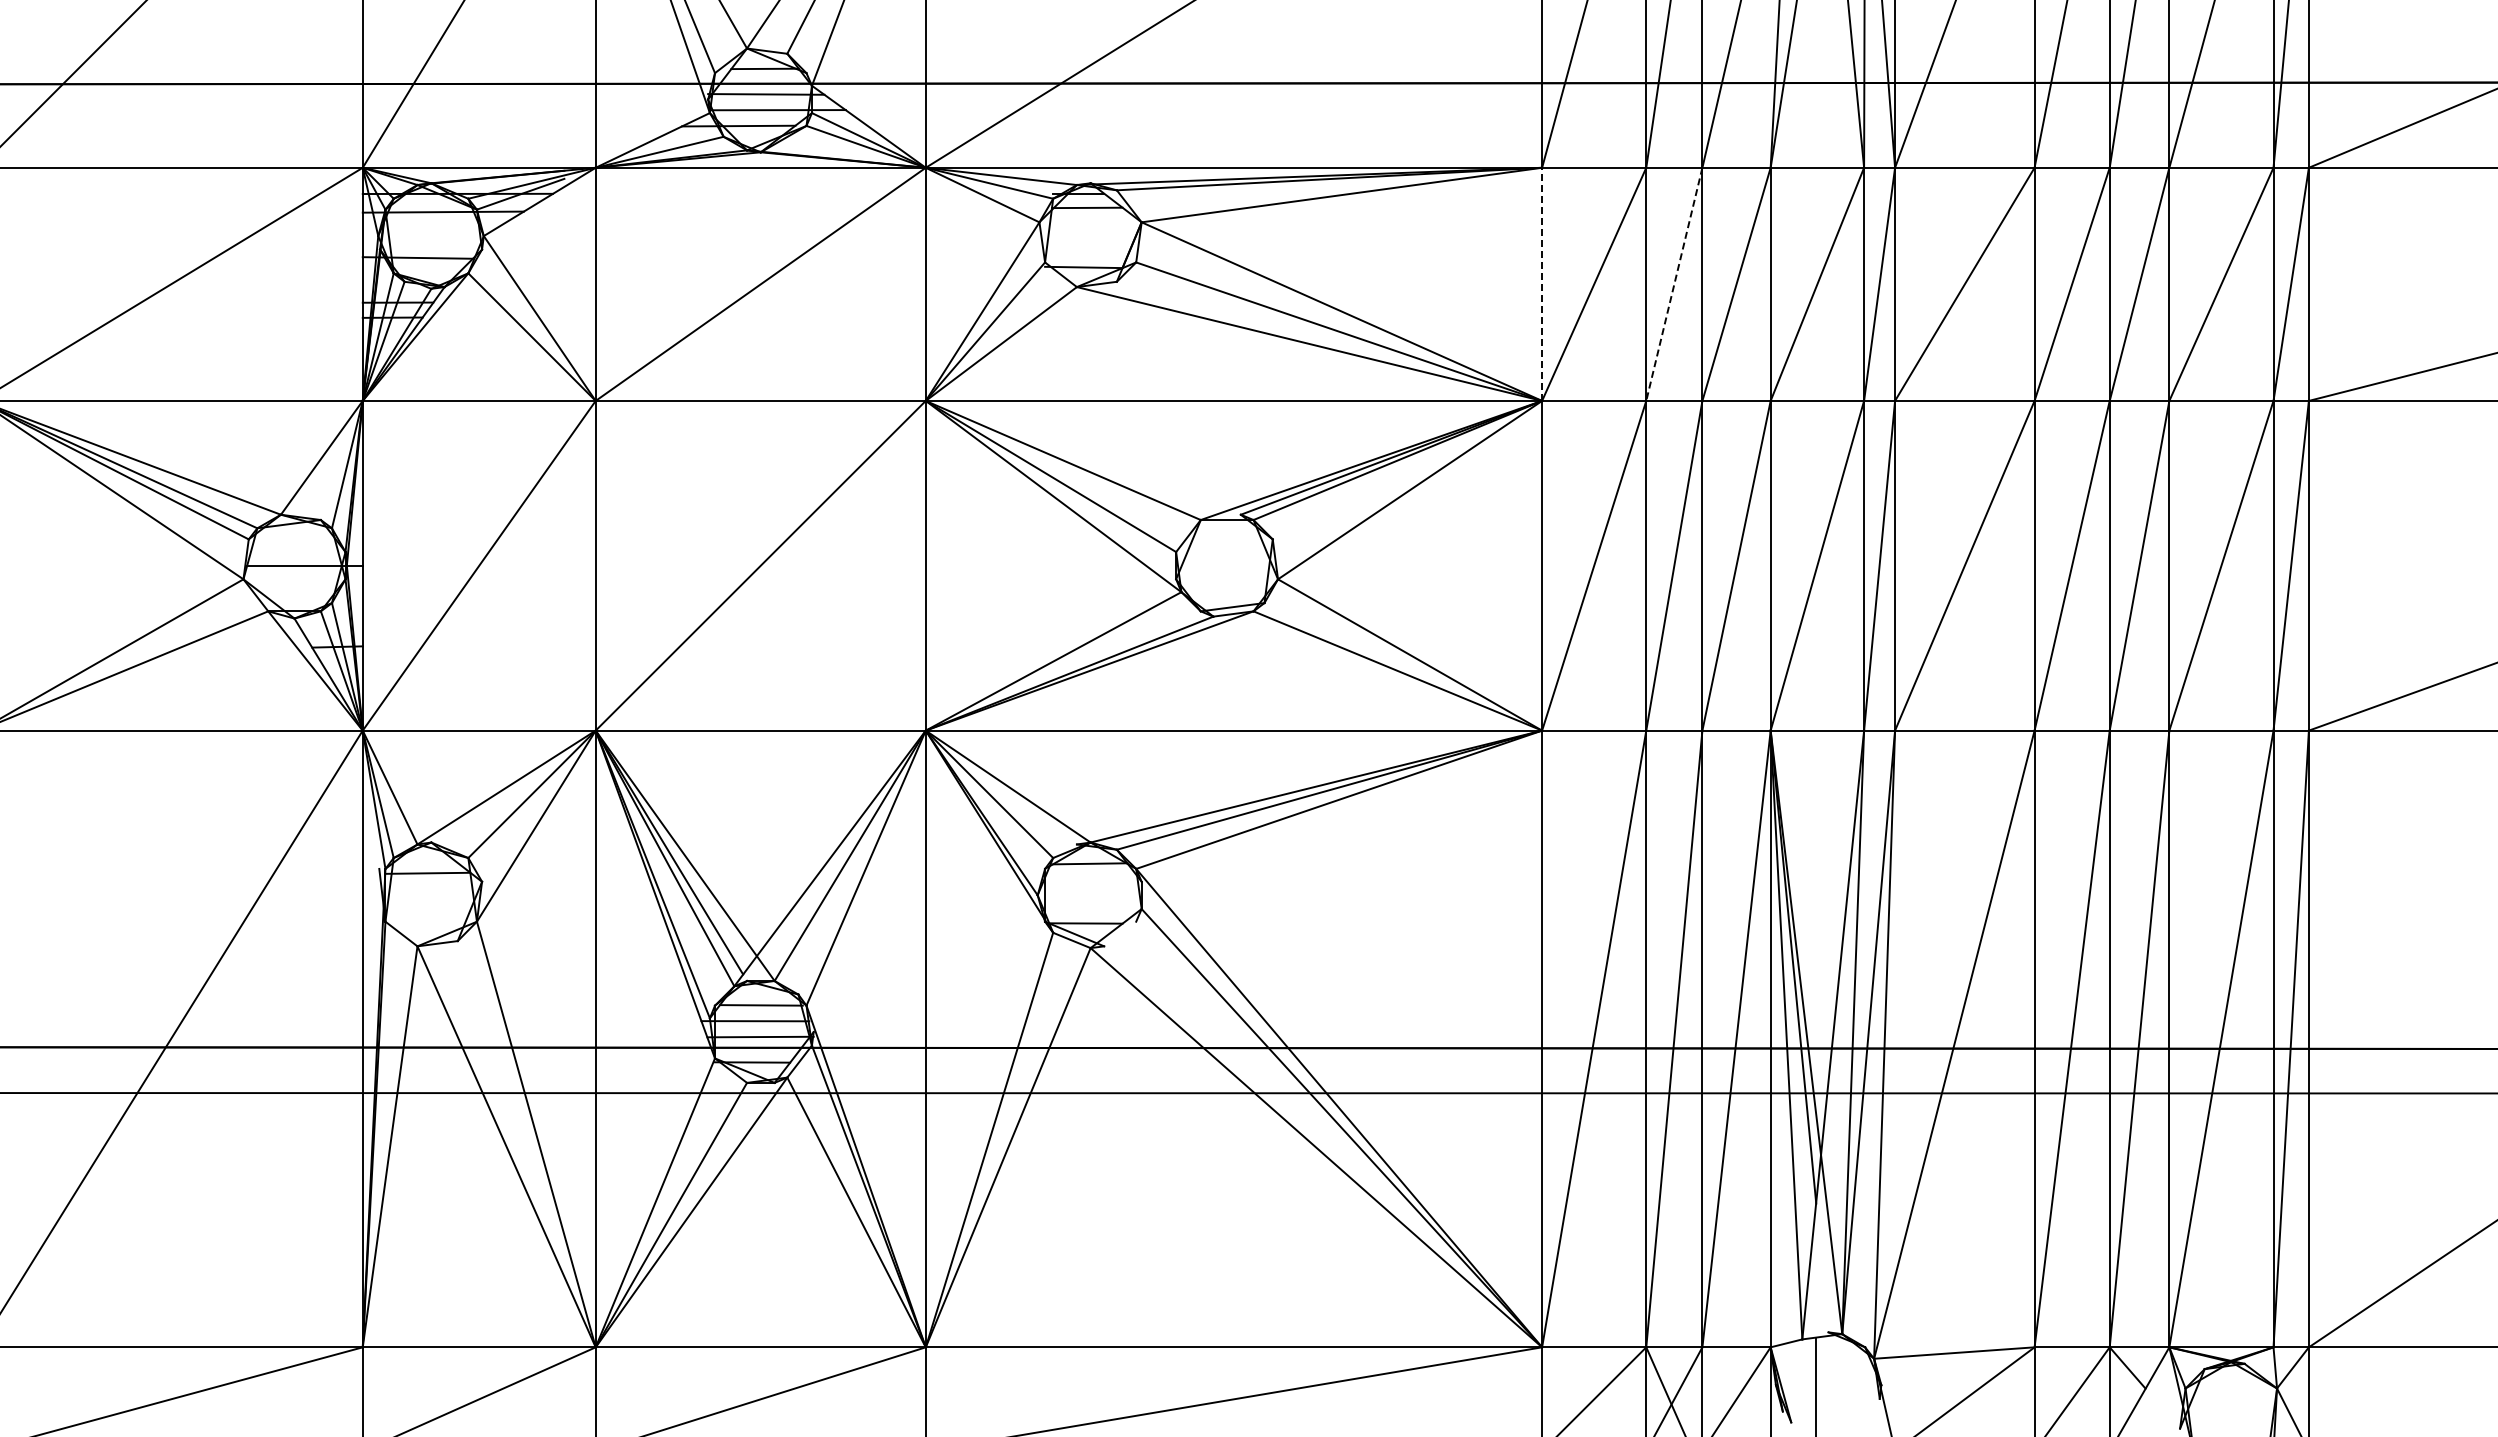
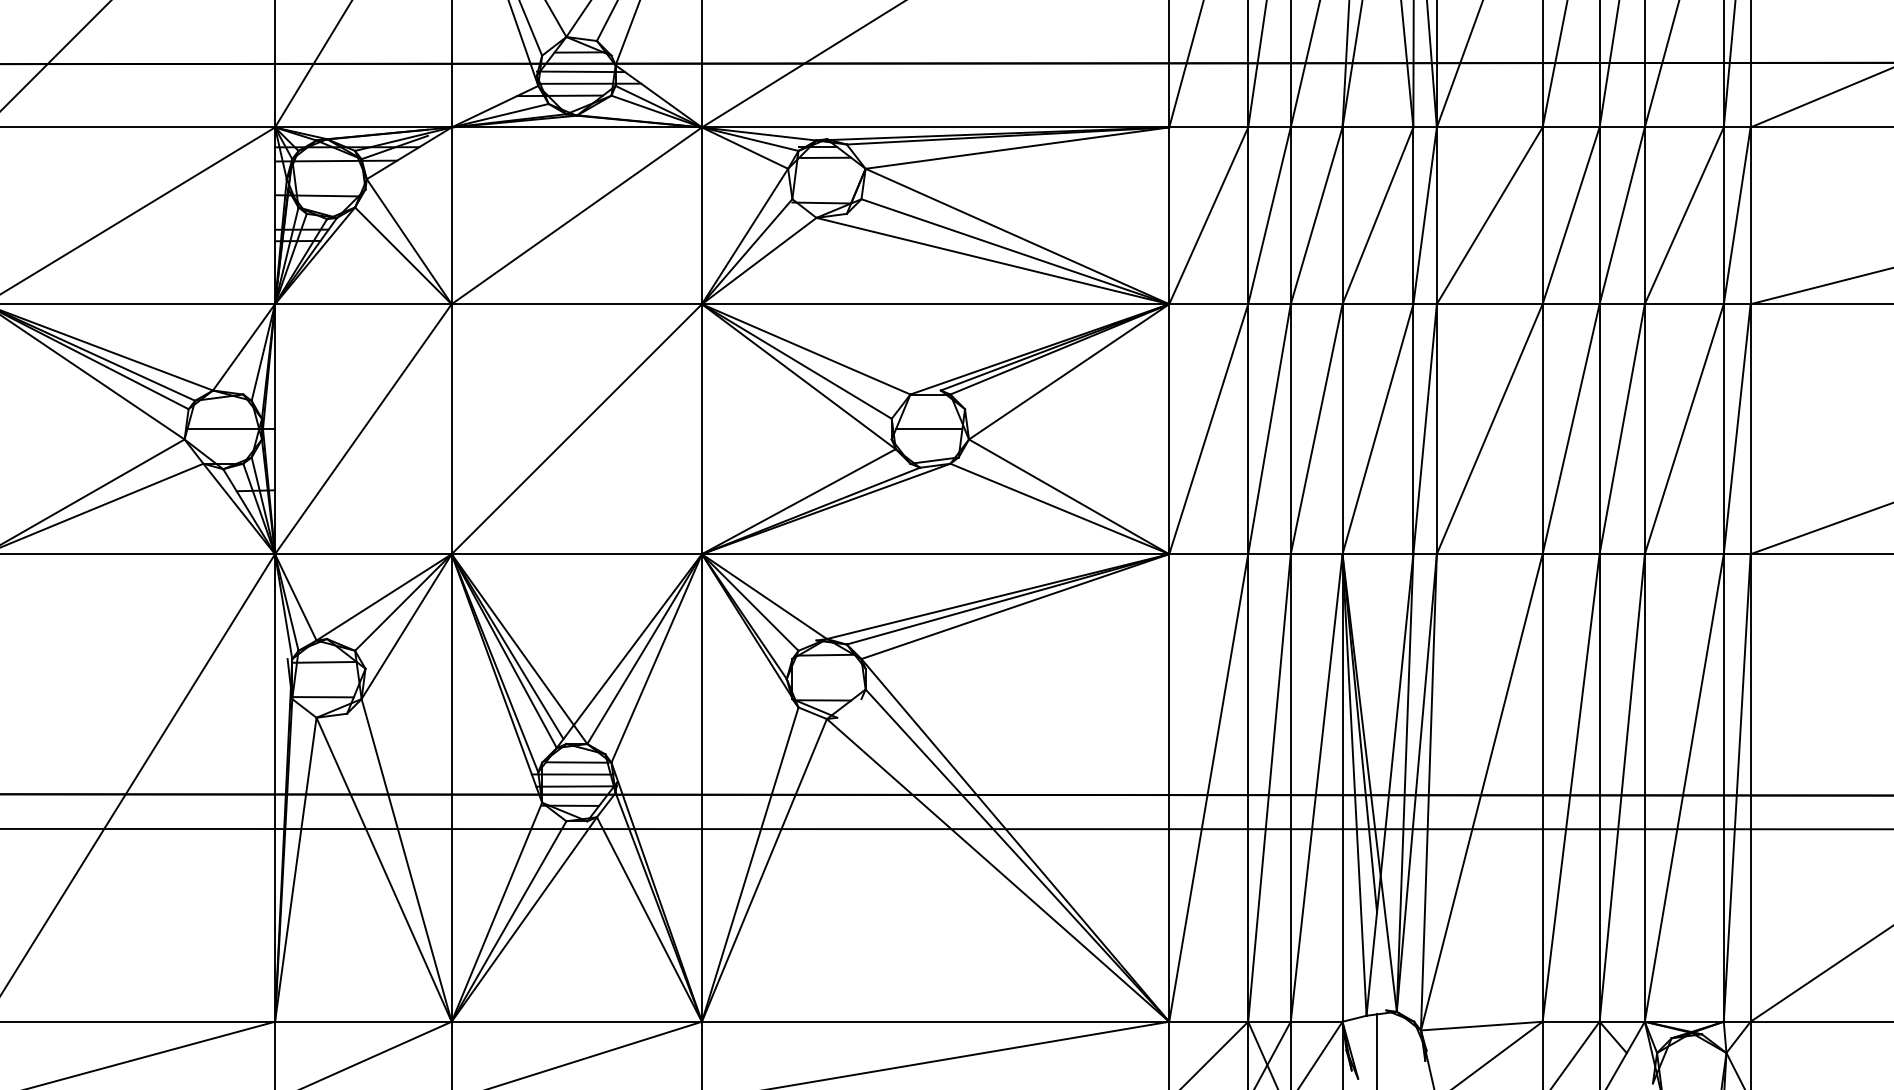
line: (1542, 284) -> (1169, 215), dashed -> solid
line: (1674, 284) -> (1269, 215), dashed -> solid
line: (1225, 565) -> (929, 428), added
line: (425, 919) -> (322, 697), added

